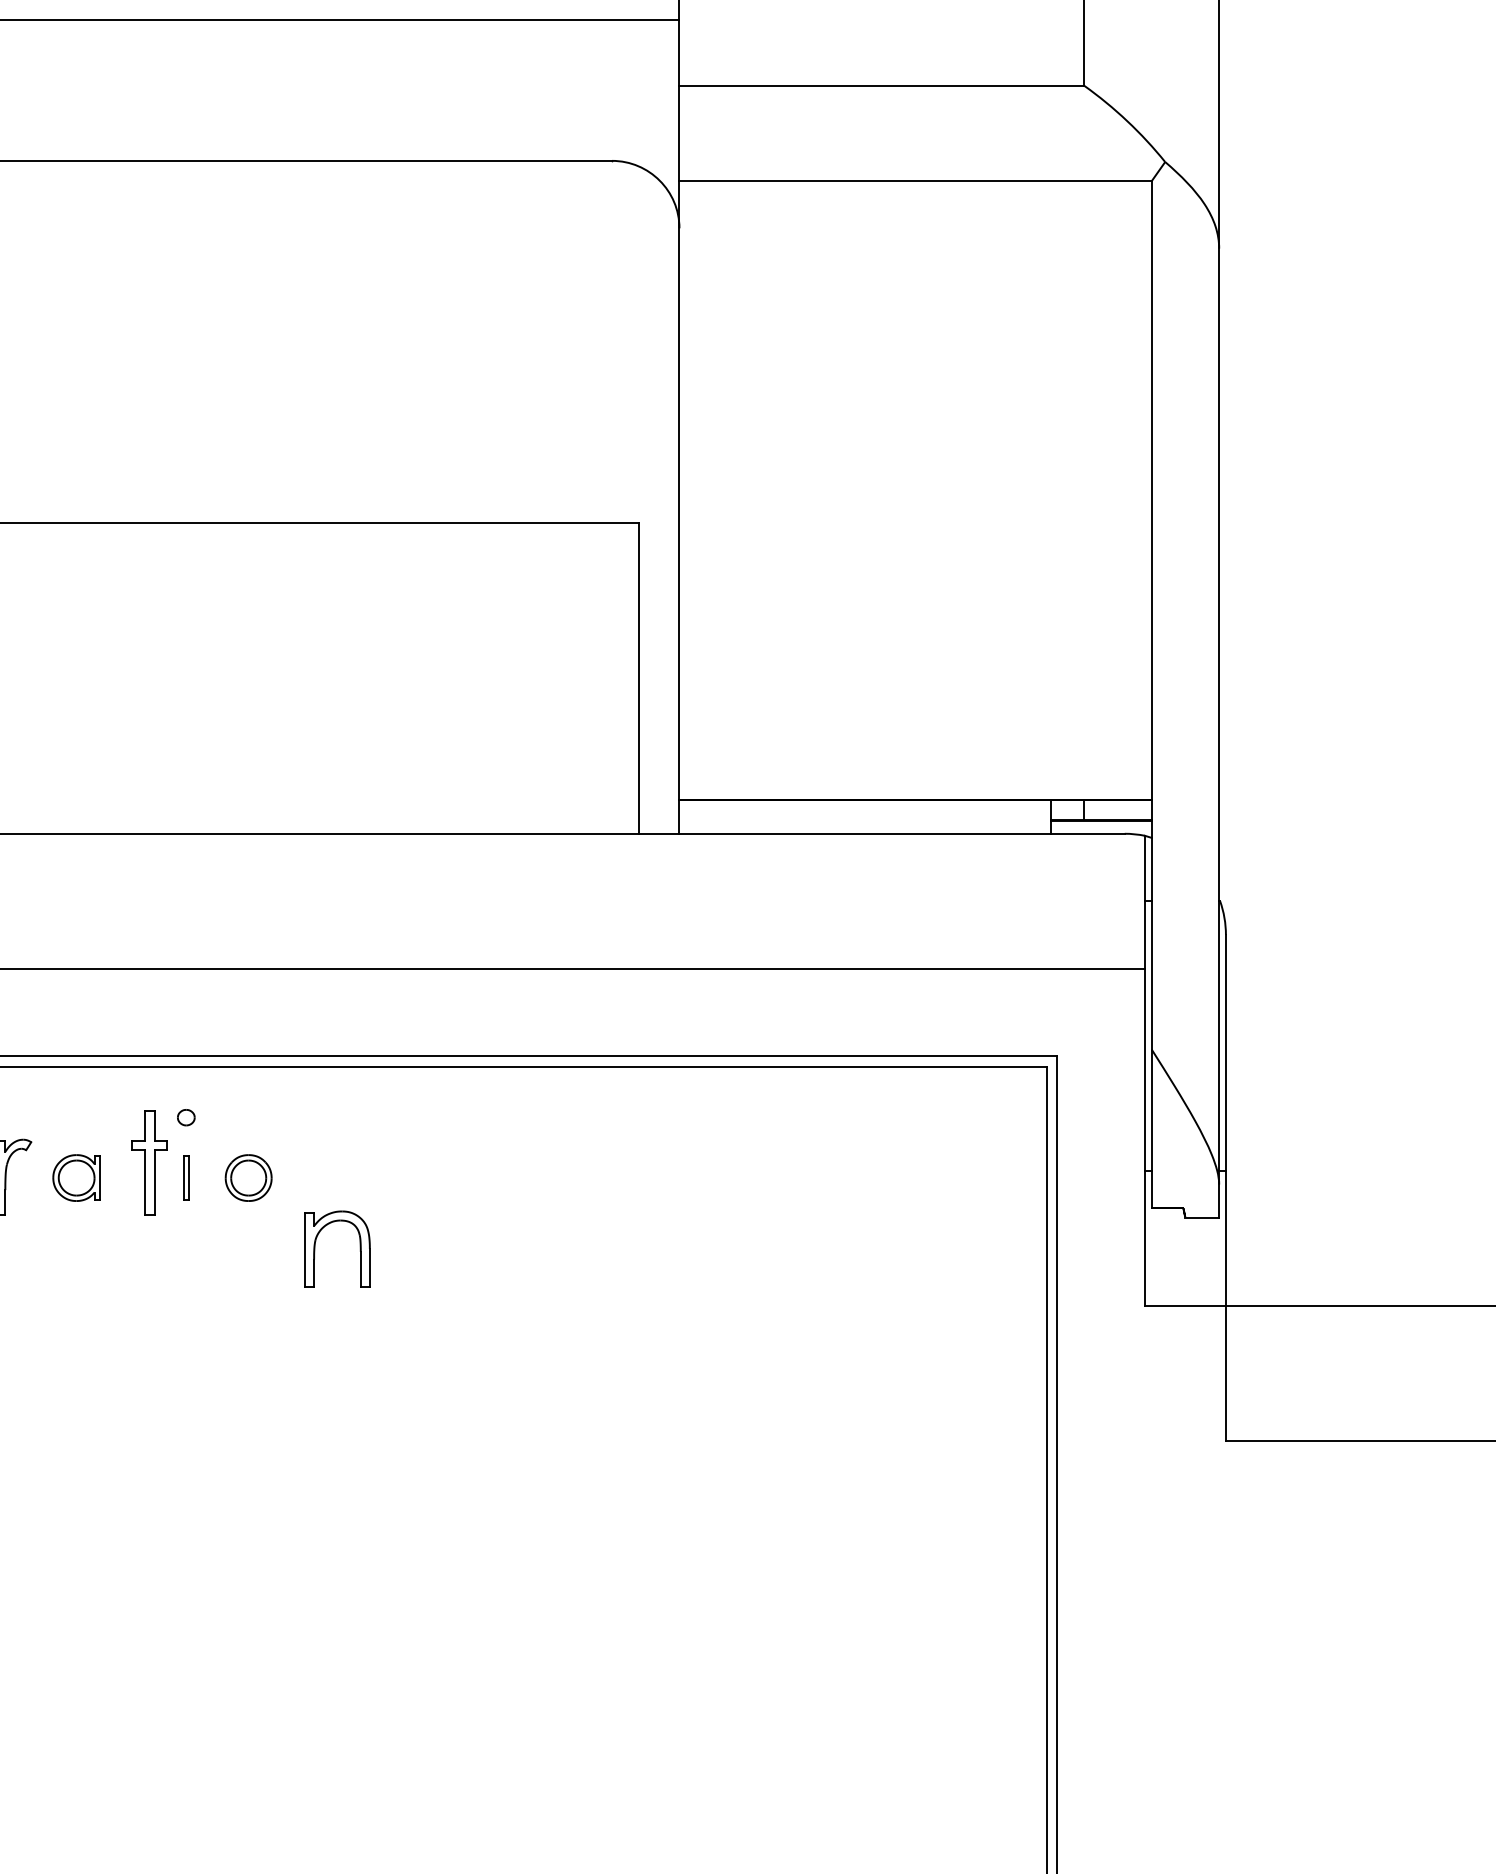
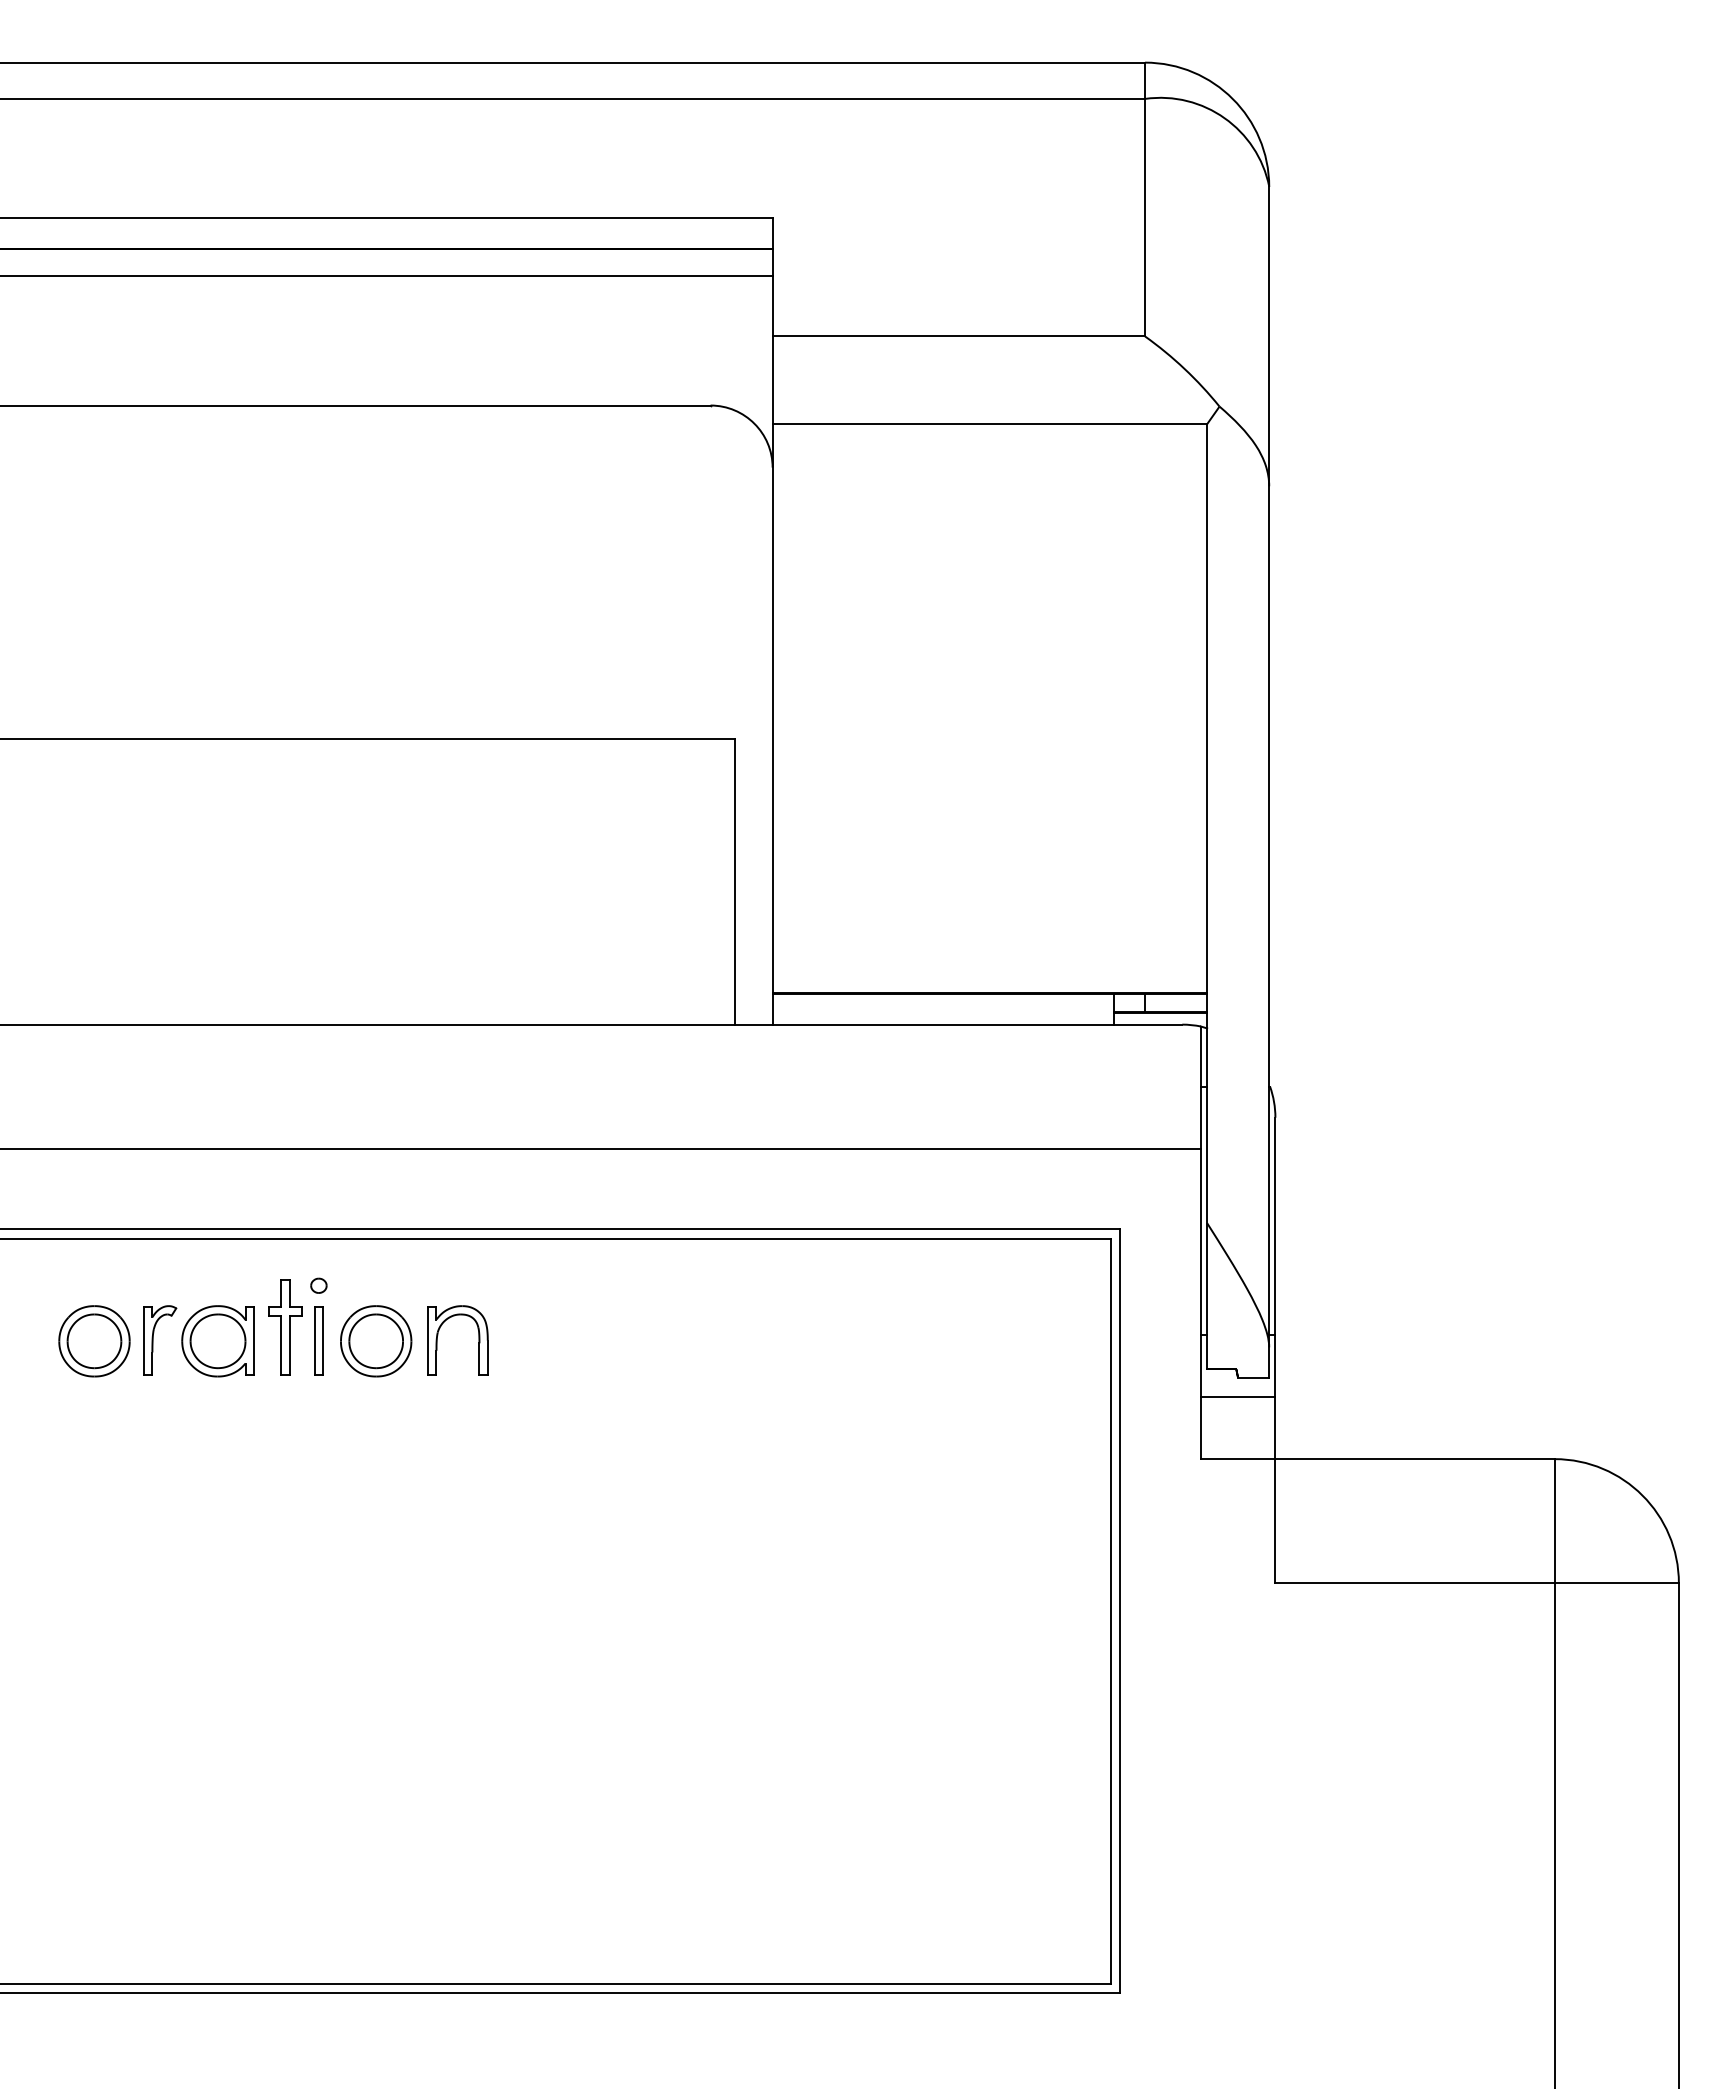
part: (185, 1177) -> (318, 1340), size x1.67
part: (76, 1178) -> (217, 1341), size x1.67
part: (248, 1178) -> (376, 1341), size x1.67
line: (1184, 1239) -> (1237, 1397), added
part: (316, 1243) -> (438, 1335), moved

